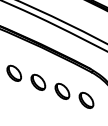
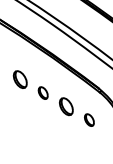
part: (37, 81) -> (42, 92), size x0.7
part: (86, 99) -> (89, 119), size x0.7

